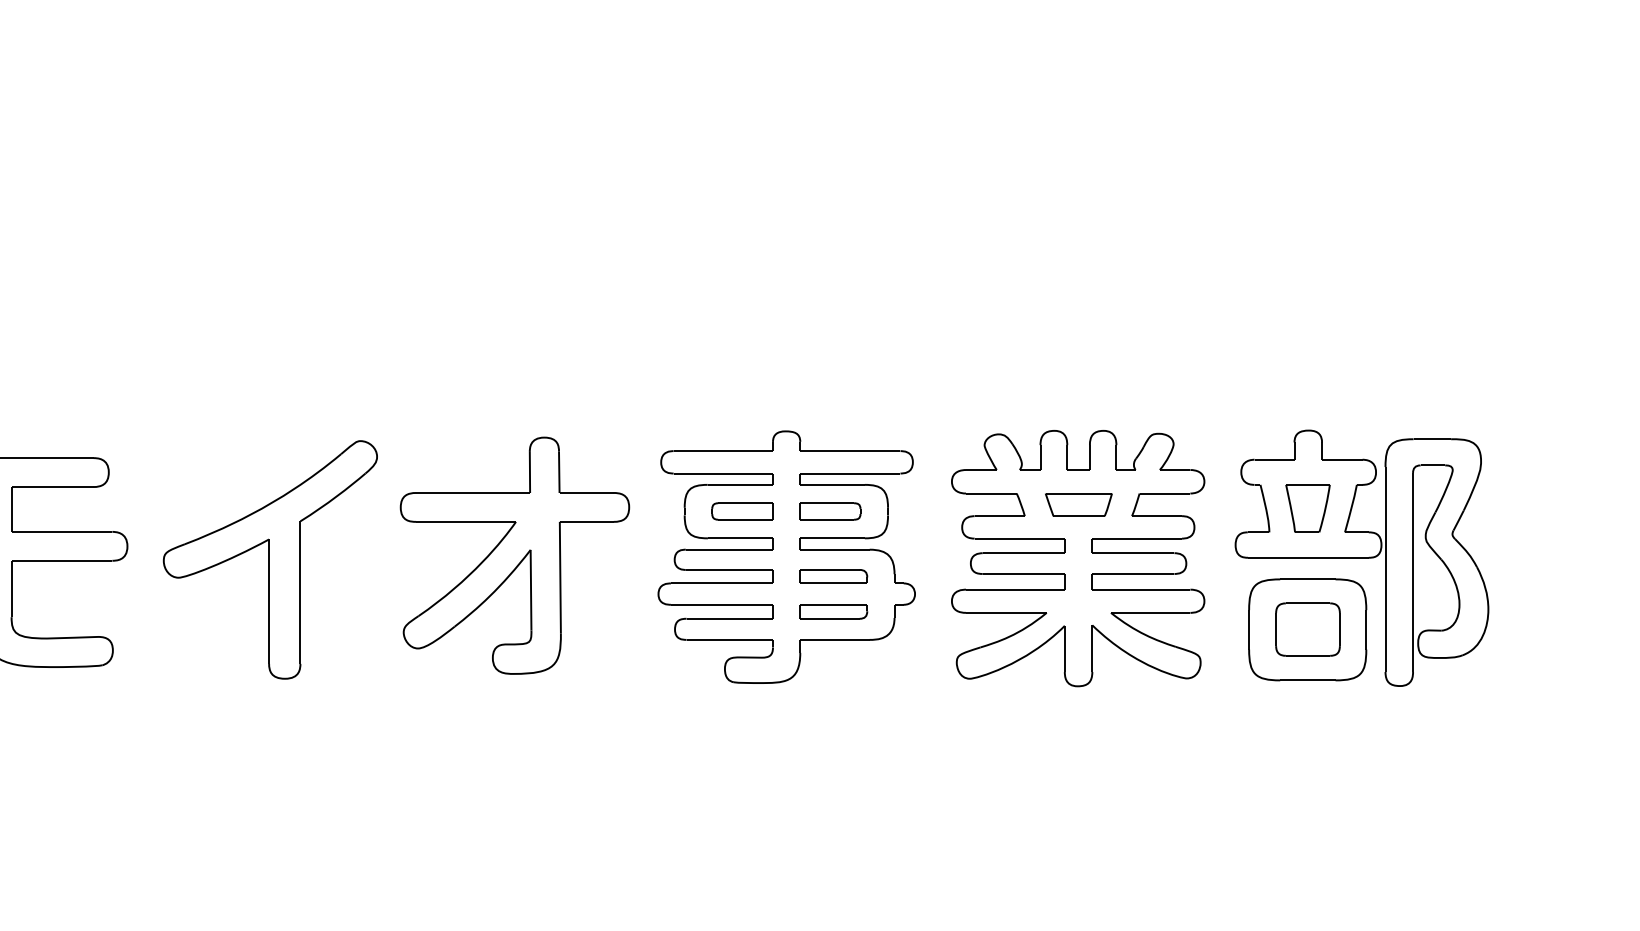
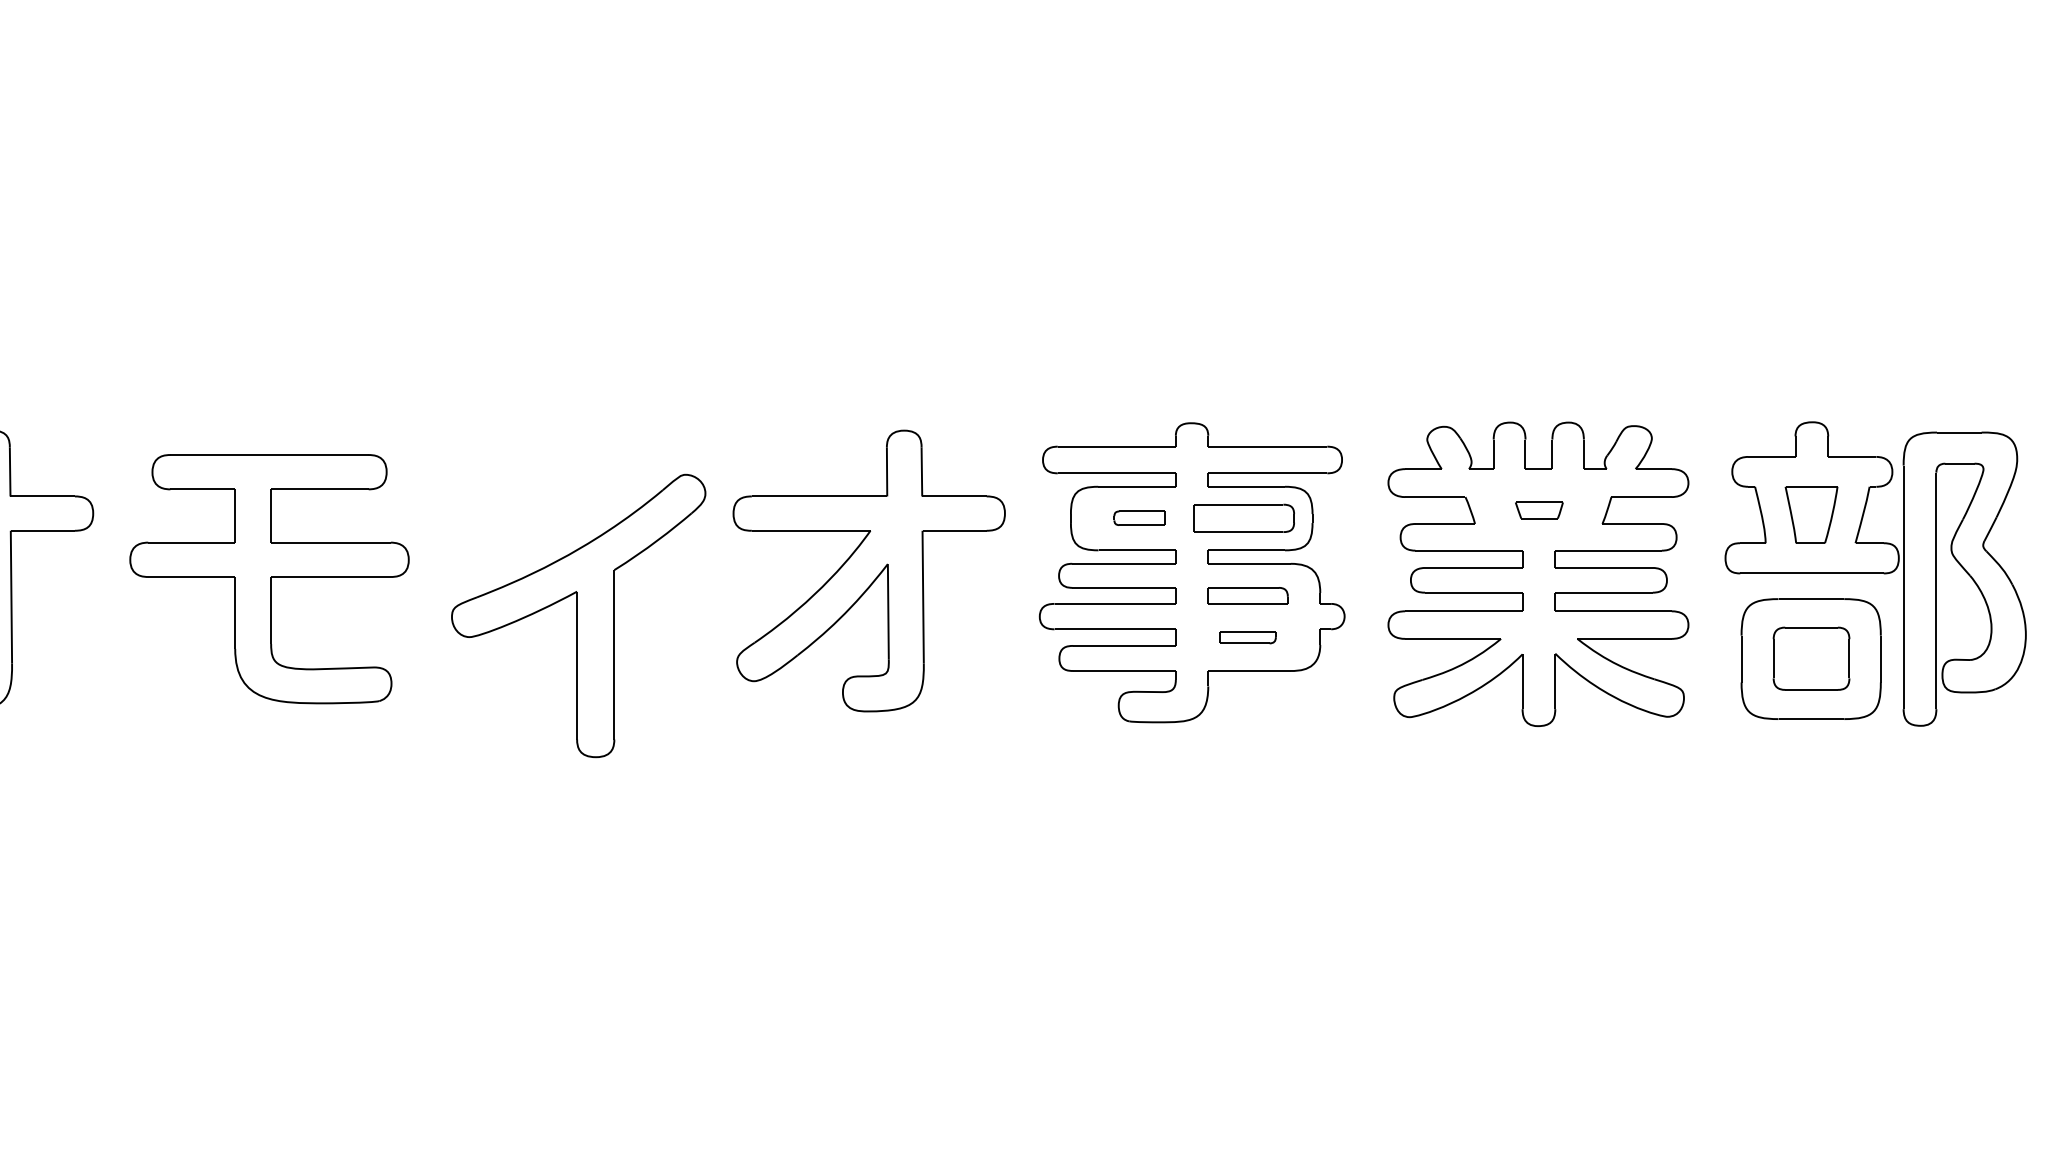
part: (1079, 504) -> (1539, 510), size x0.6
part: (742, 510) -> (1139, 517), size x0.7
part: (829, 511) -> (1243, 518), size x1.4
part: (270, 559) -> (578, 615), moved
part: (833, 611) -> (1247, 637), size x0.7

